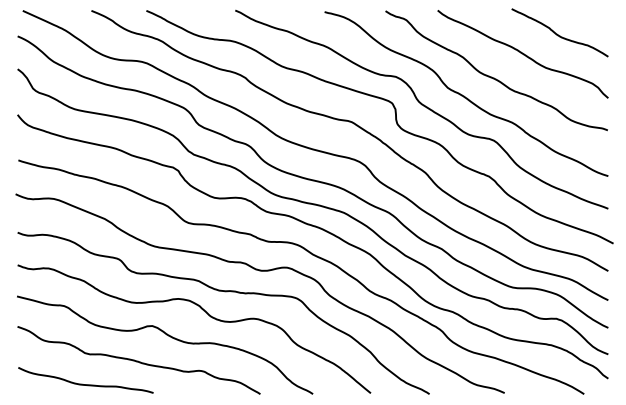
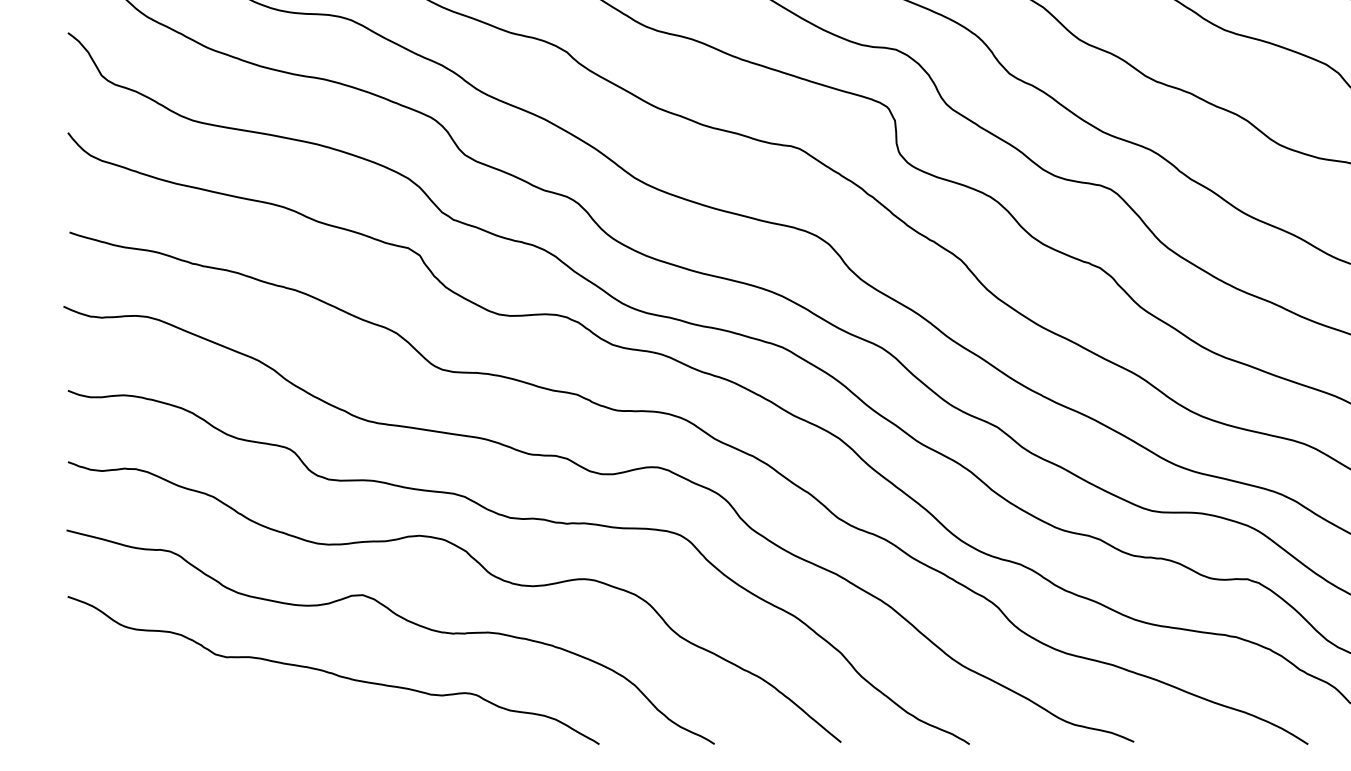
curve: (85, 384) -> (216, 723), removed

